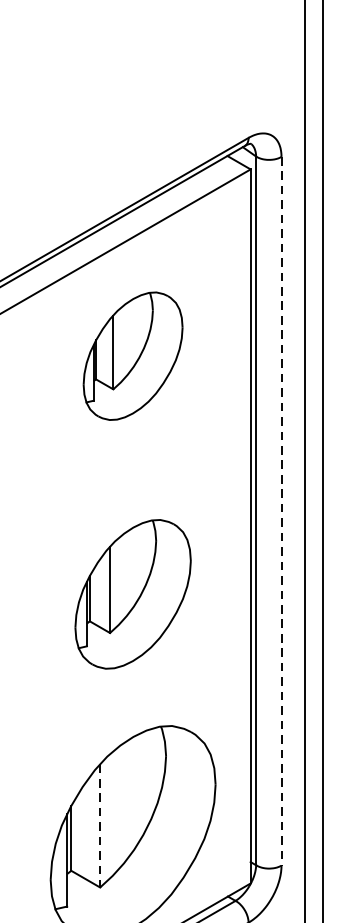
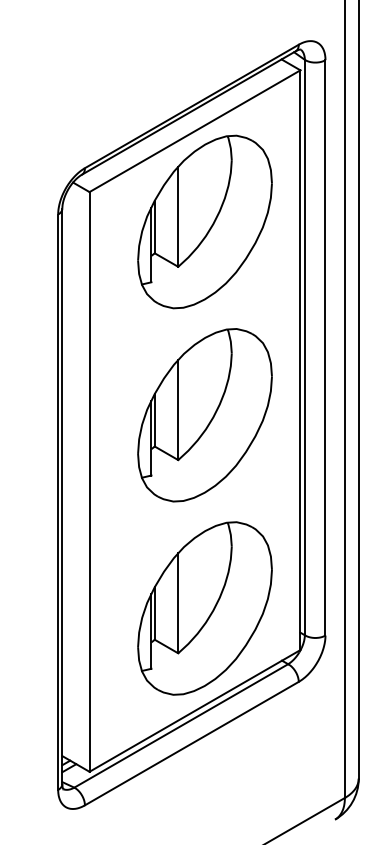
part: (132, 355) -> (204, 221), size x1.67
line: (281, 510) -> (325, 347), dashed -> solid
part: (132, 594) -> (204, 415), size x1.43
line: (100, 826) -> (178, 603), dashed -> solid

